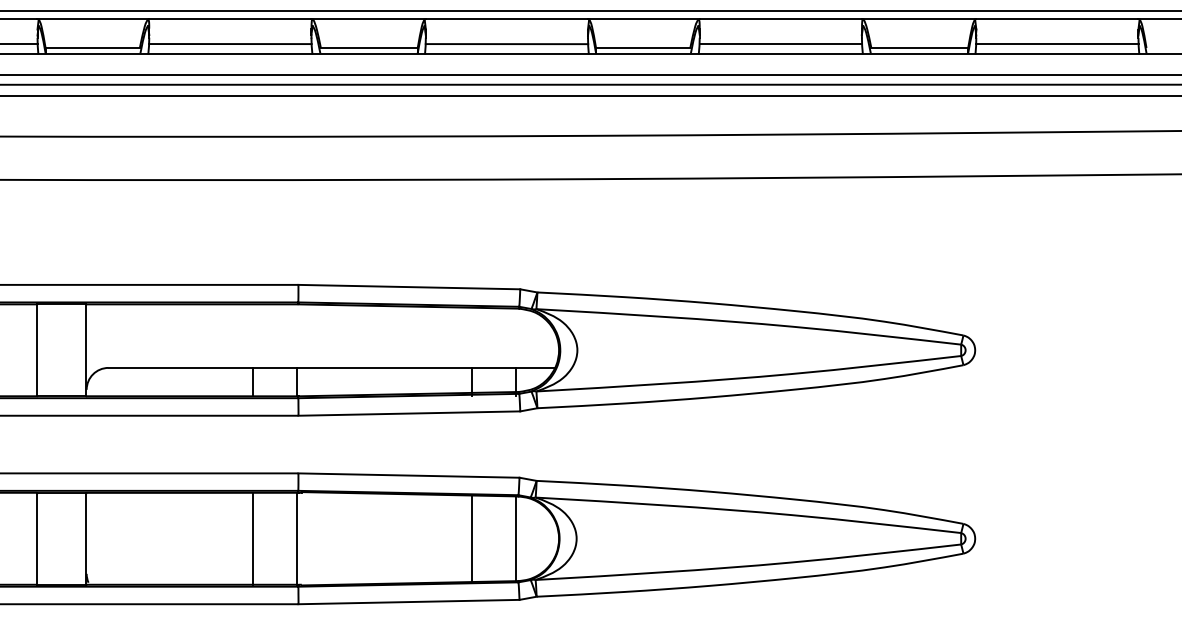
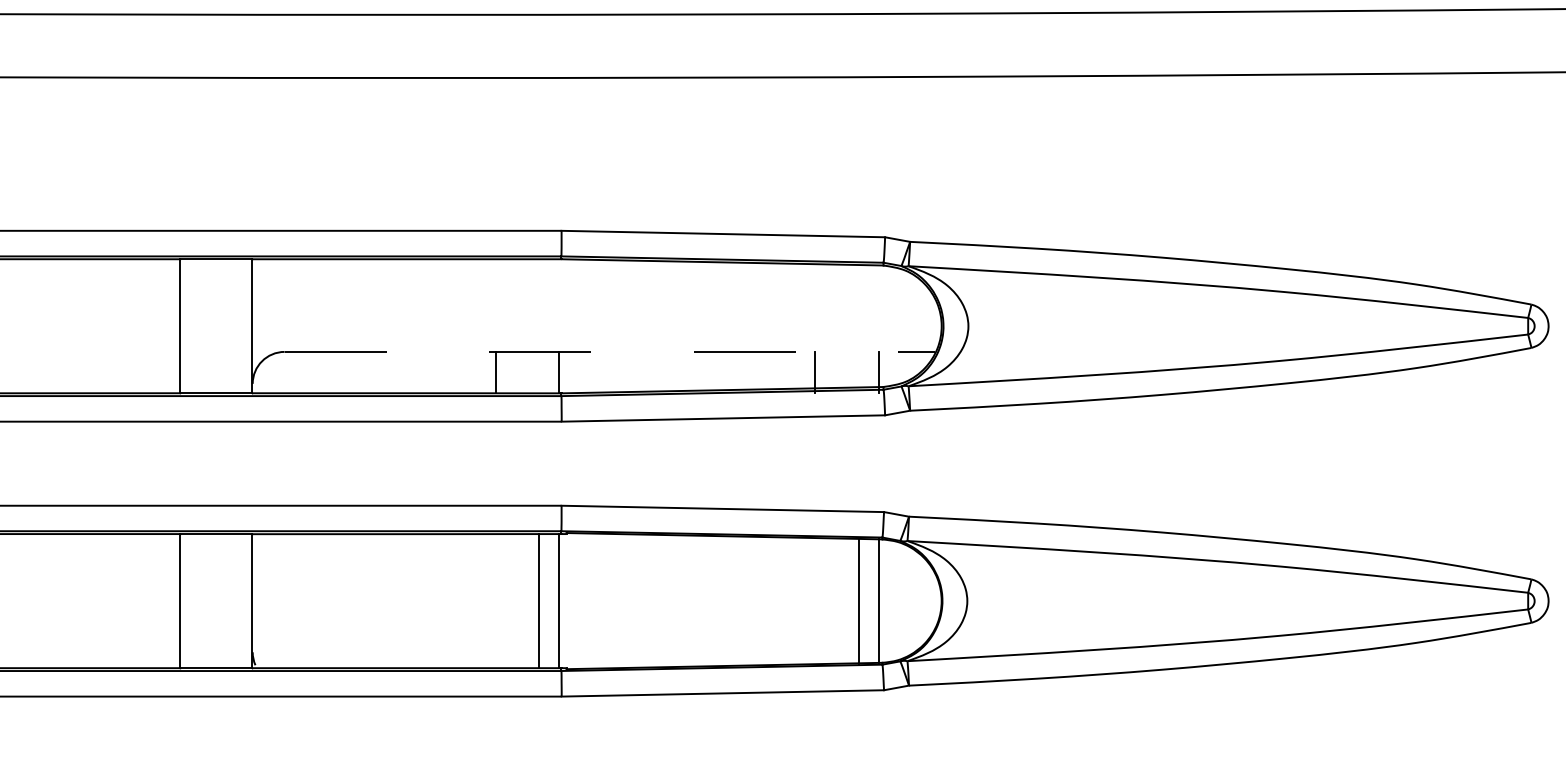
line: (332, 367) -> (611, 351), solid -> dashed
line: (253, 538) -> (539, 600), moved
line: (472, 538) -> (859, 600), moved

